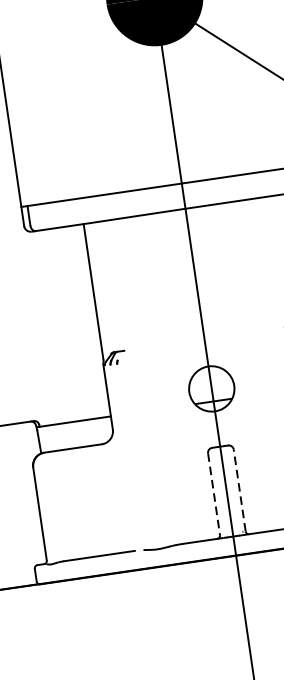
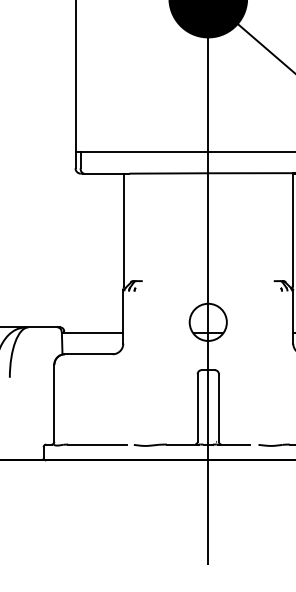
line: (239, 491) -> (218, 408), dashed -> solid
line: (213, 494) -> (197, 408), dashed -> solid

